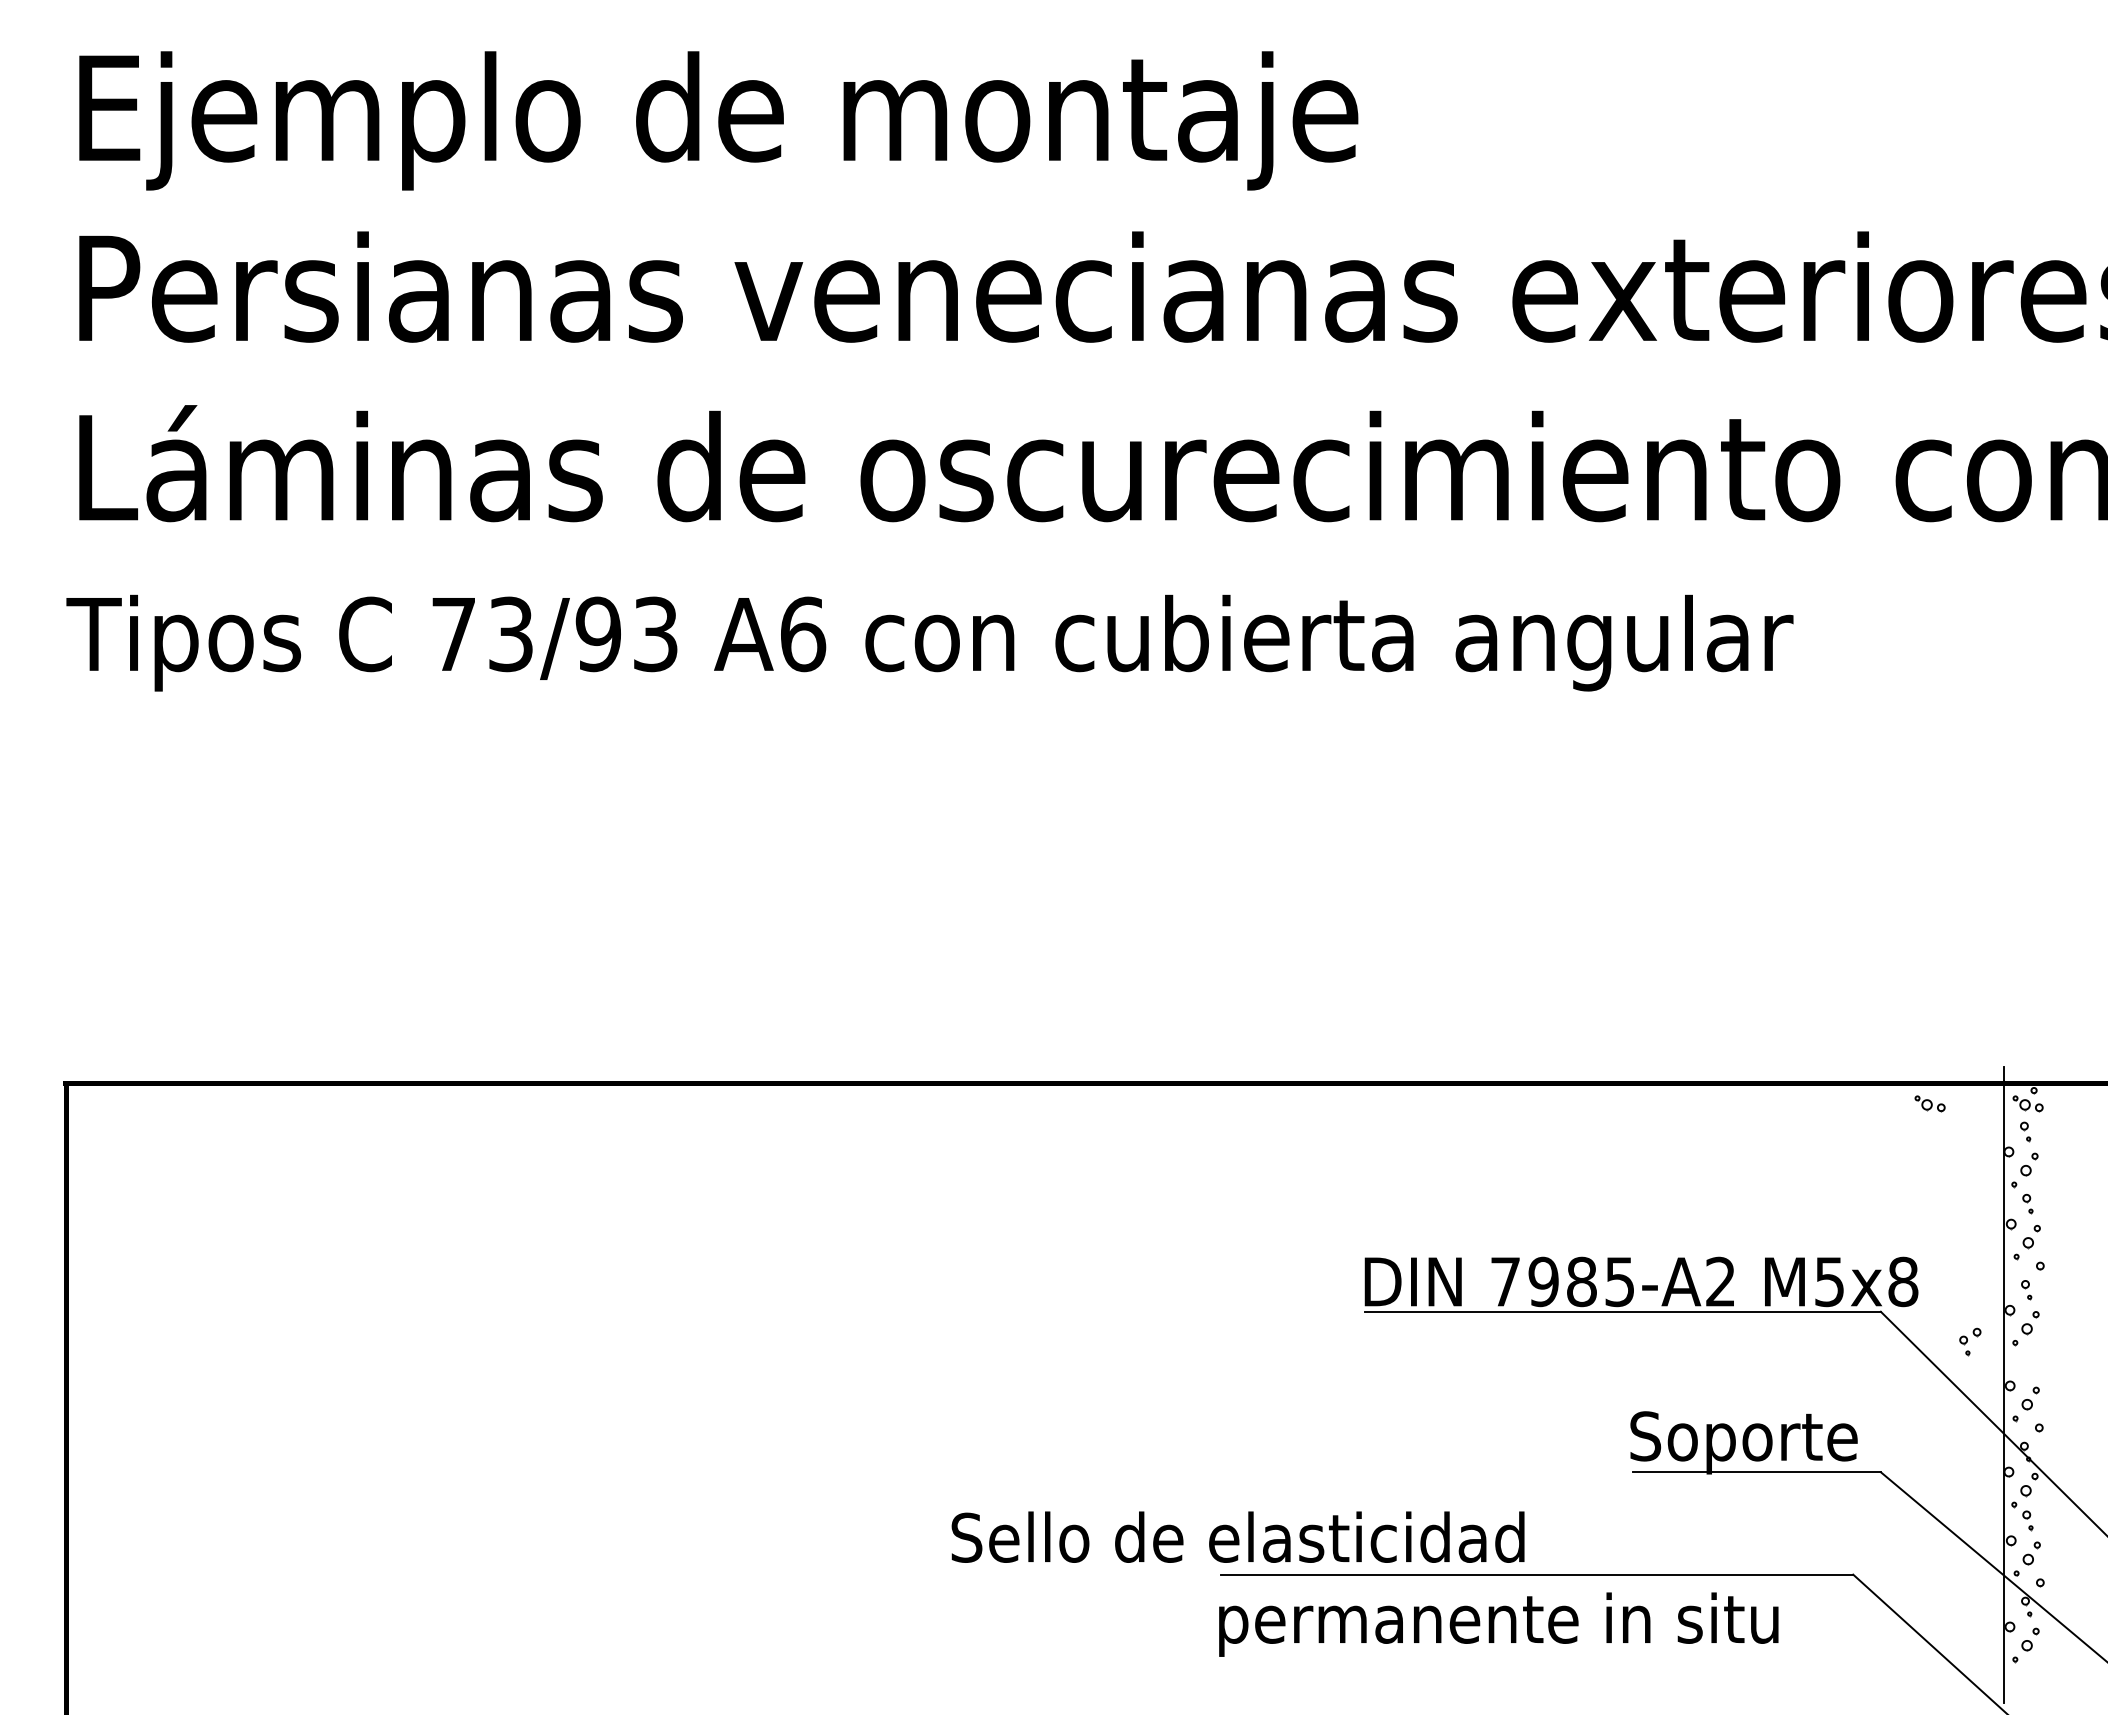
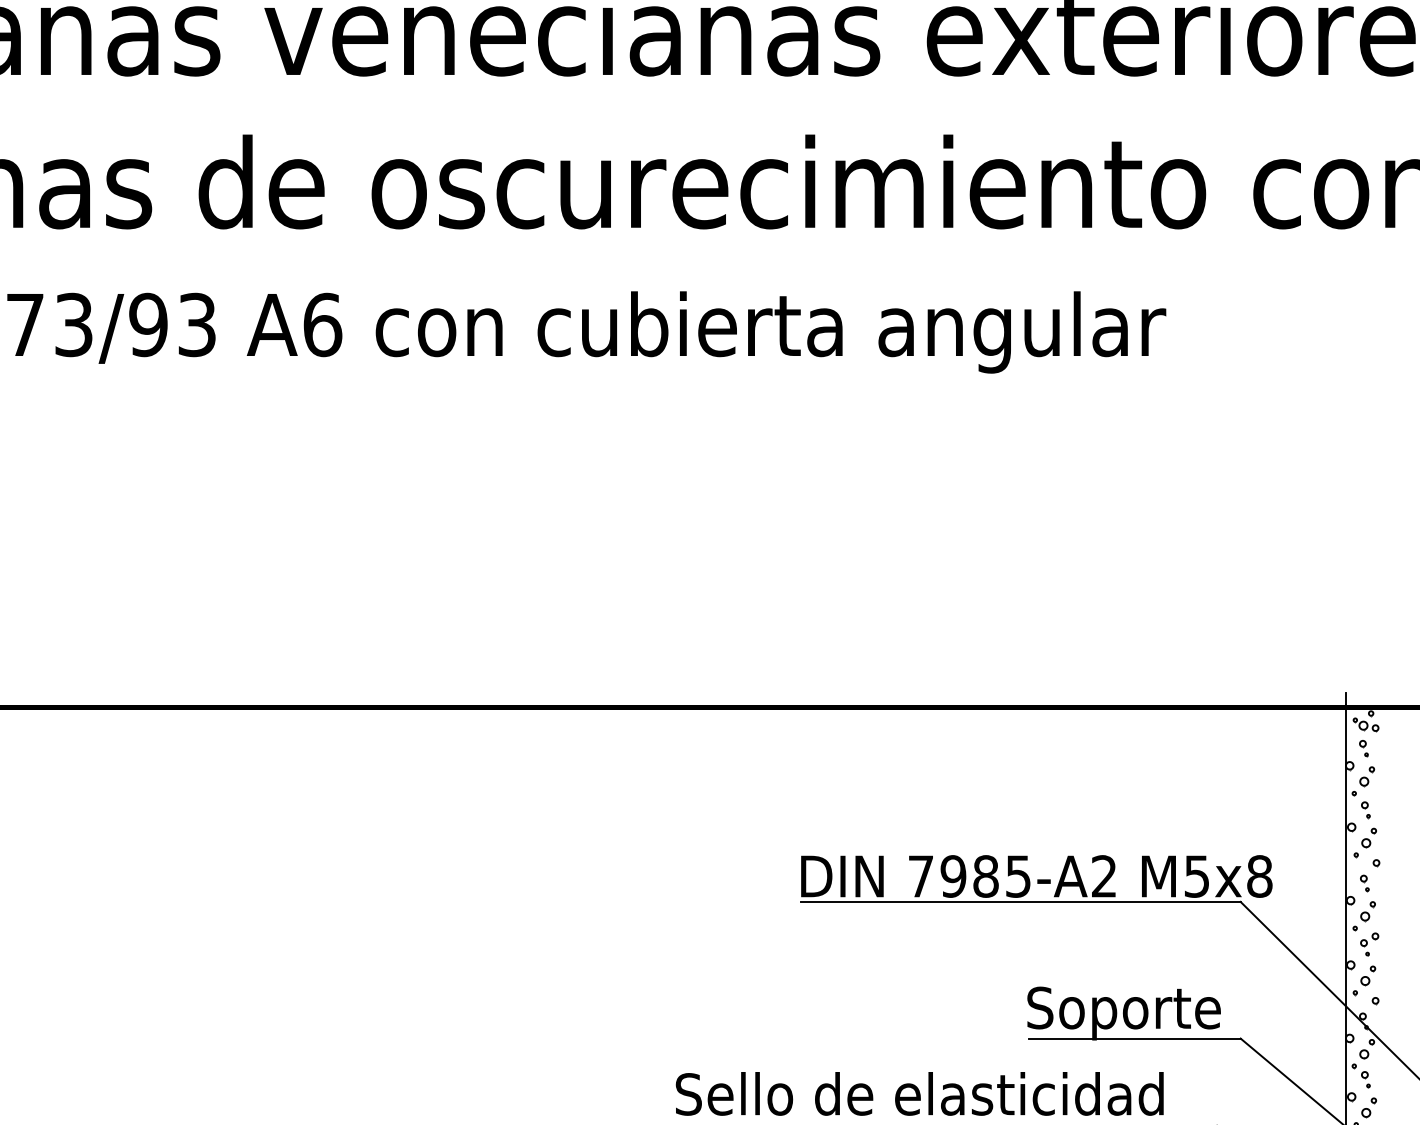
part: (1929, 1103) -> (1282, 724), removed
part: (1970, 1341) -> (1369, 944), moved
text: (1237, 1536) -> (919, 1093), moved

